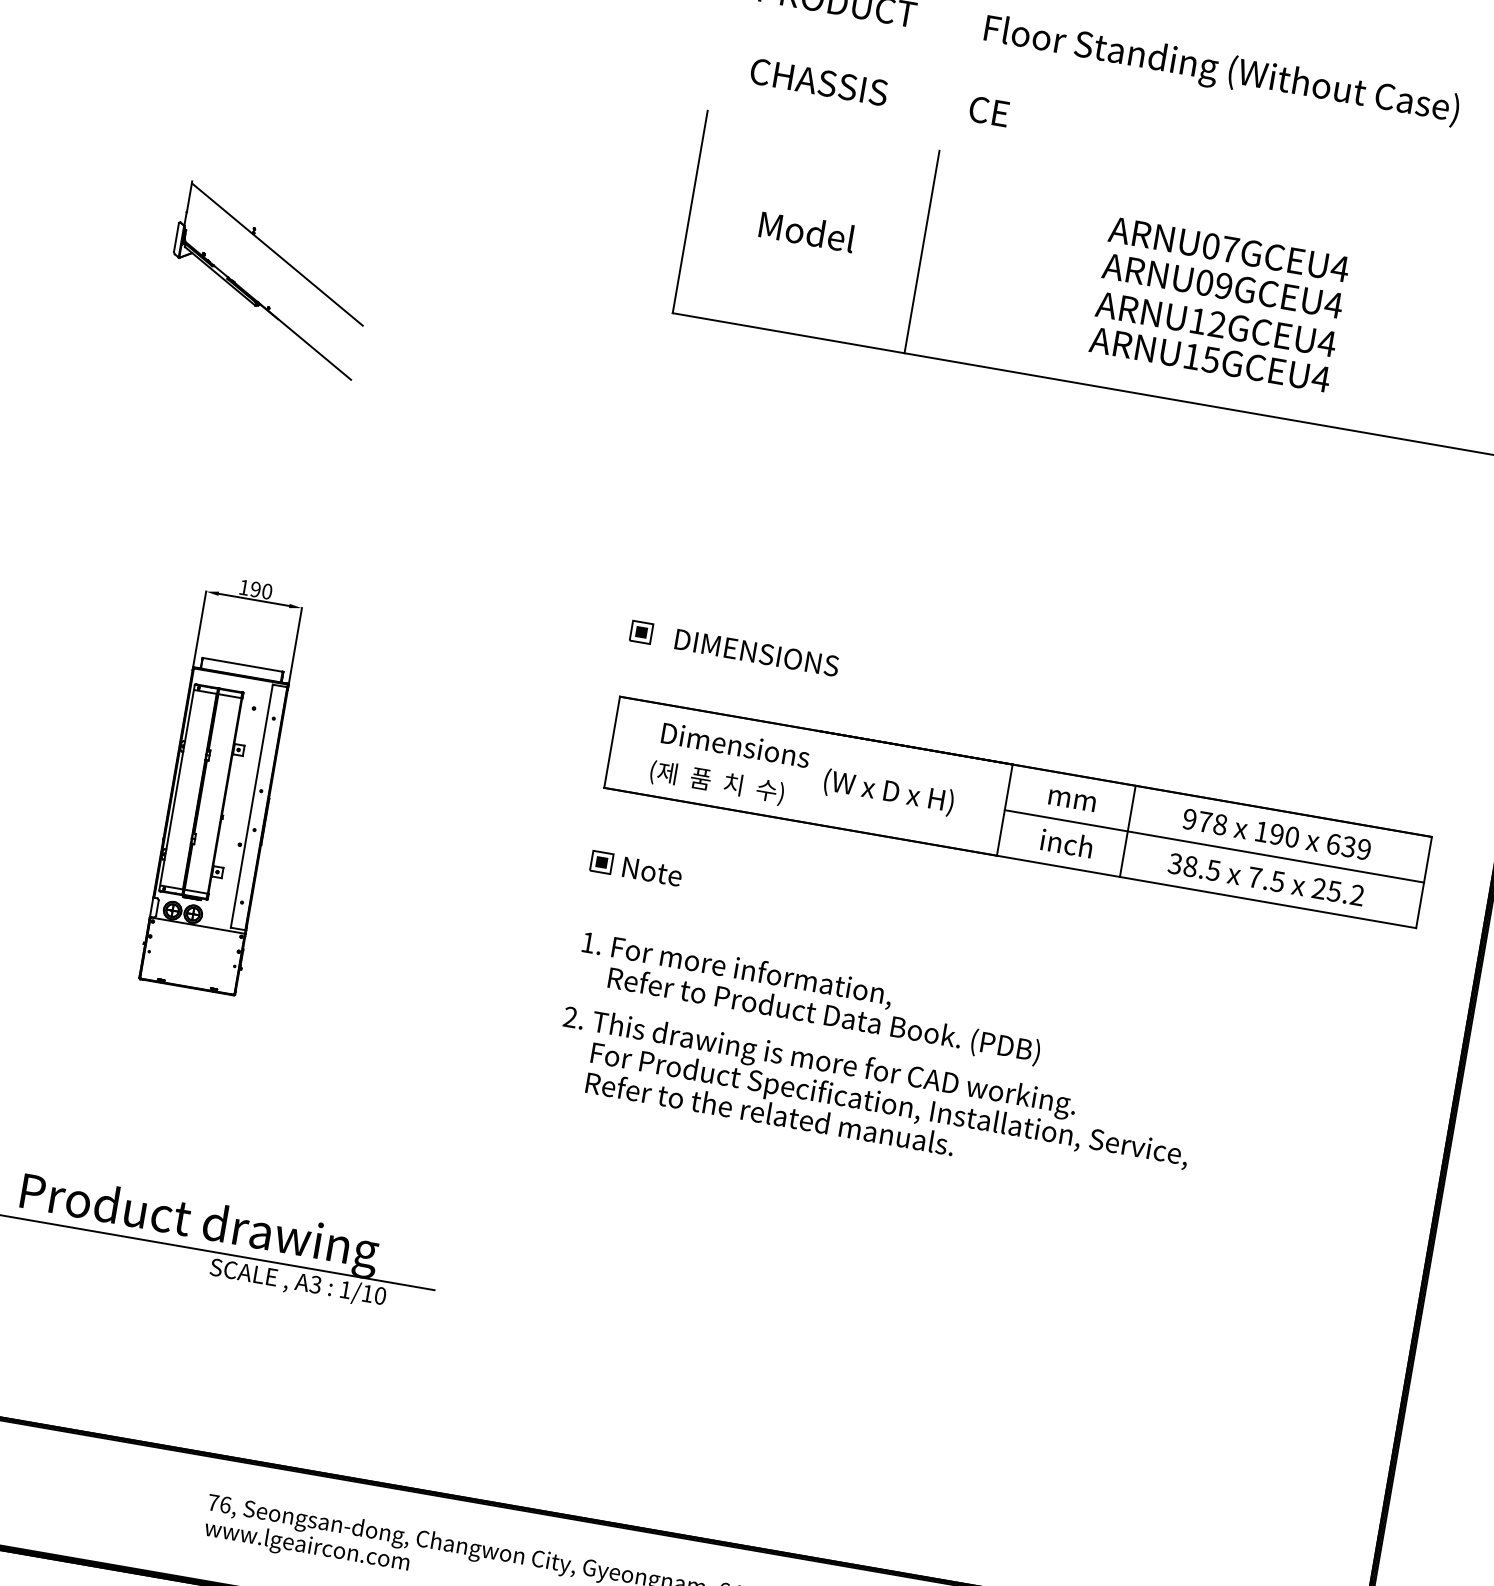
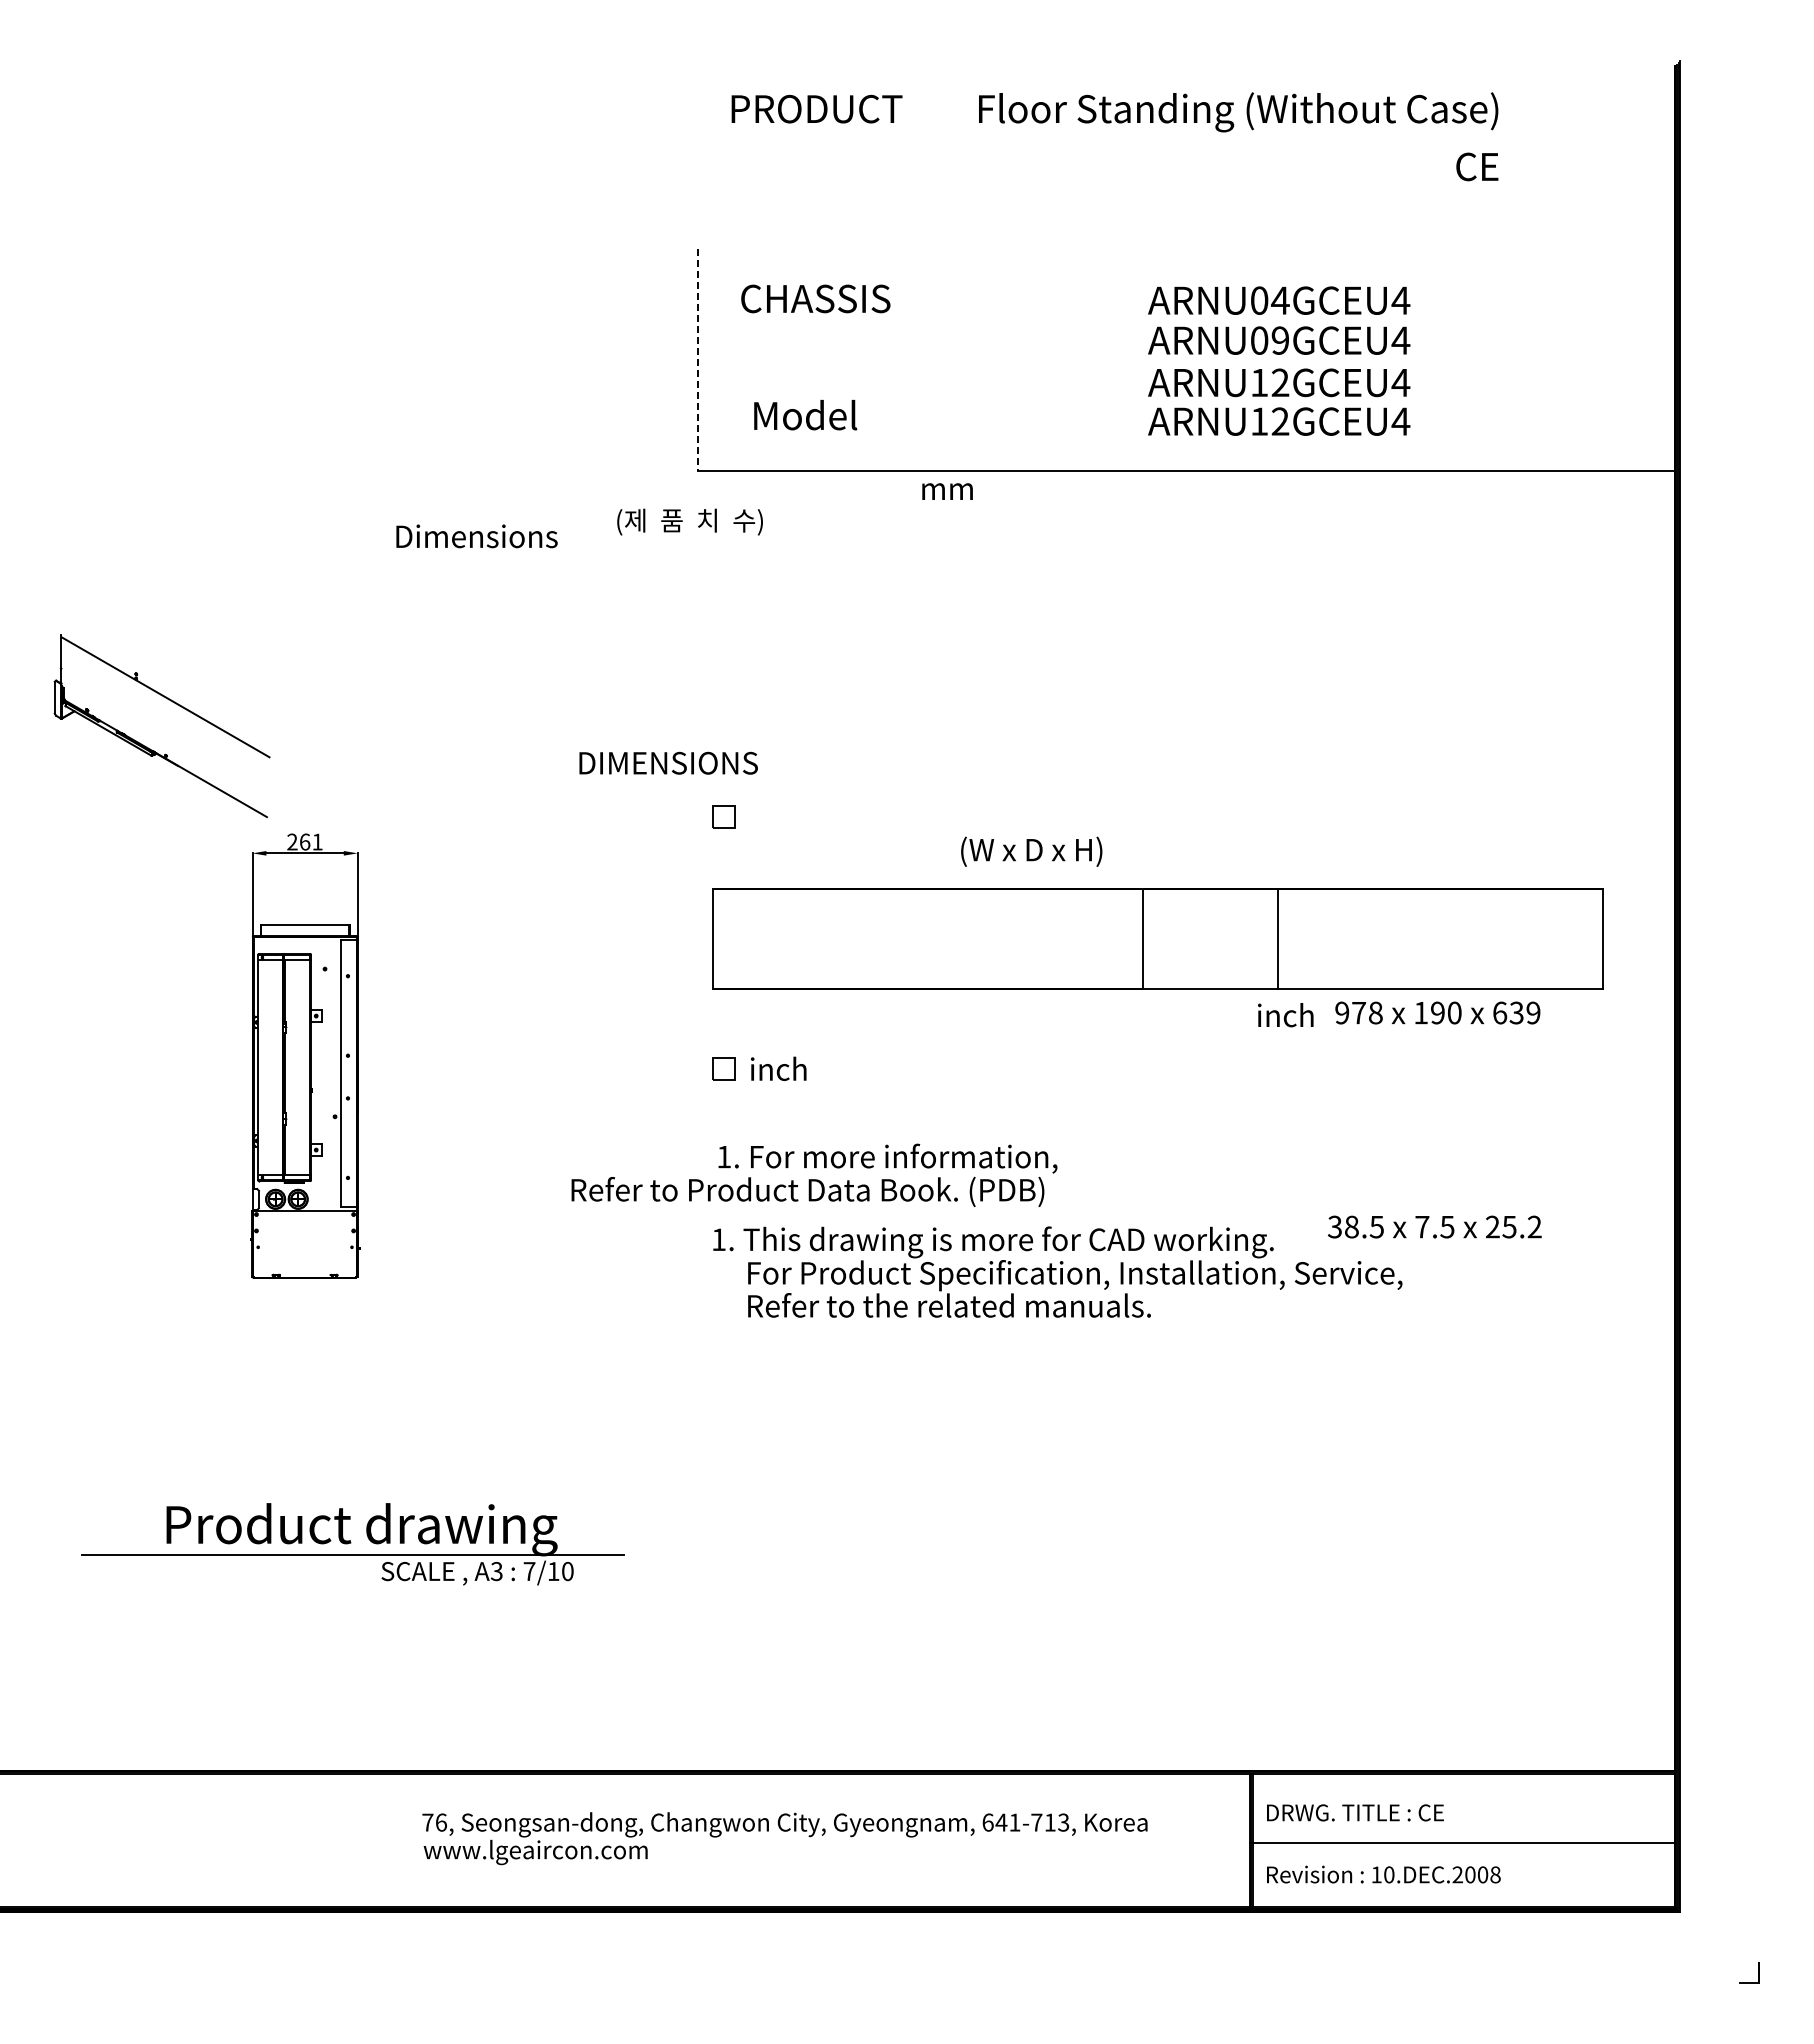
text: (818, 81) -> (815, 298), moved
text: (989, 111) -> (1477, 166), moved
line: (690, 212) -> (698, 360), solid -> dashed
text: (807, 231) -> (805, 415), moved
text: (1229, 249) -> (1279, 300), ARNU07GCEU4 -> ARNU04GCEU4
line: (921, 251) -> (952, 359), removed
part: (255, 298) -> (150, 748), moved
text: (1211, 359) -> (1280, 421), ARNU15GCEU4 -> ARNU12GCEU4
text: (255, 589) -> (304, 841), 190 -> 261
fill: (641, 632) -> (723, 816), removed
text: (757, 652) -> (668, 762), moved
text: (735, 745) -> (476, 536), moved
text: (716, 782) -> (689, 521), moved
text: (888, 792) -> (1031, 851), moved
text: (1072, 800) -> (947, 491), moved
text: (1276, 833) -> (1437, 1012), moved
text: (1066, 843) -> (1285, 1015), moved
line: (1214, 846) -> (1373, 939), removed
fill: (601, 862) -> (723, 1069), removed
text: (652, 870) -> (779, 1068), Note -> inch
text: (1266, 879) -> (1434, 1226), moved
text: (823, 1015) -> (807, 1191), moved
text: (570, 1017) -> (718, 1239), 2. -> 1.
text: (345, 1289) -> (529, 1571), 1/10 -> 7/10

